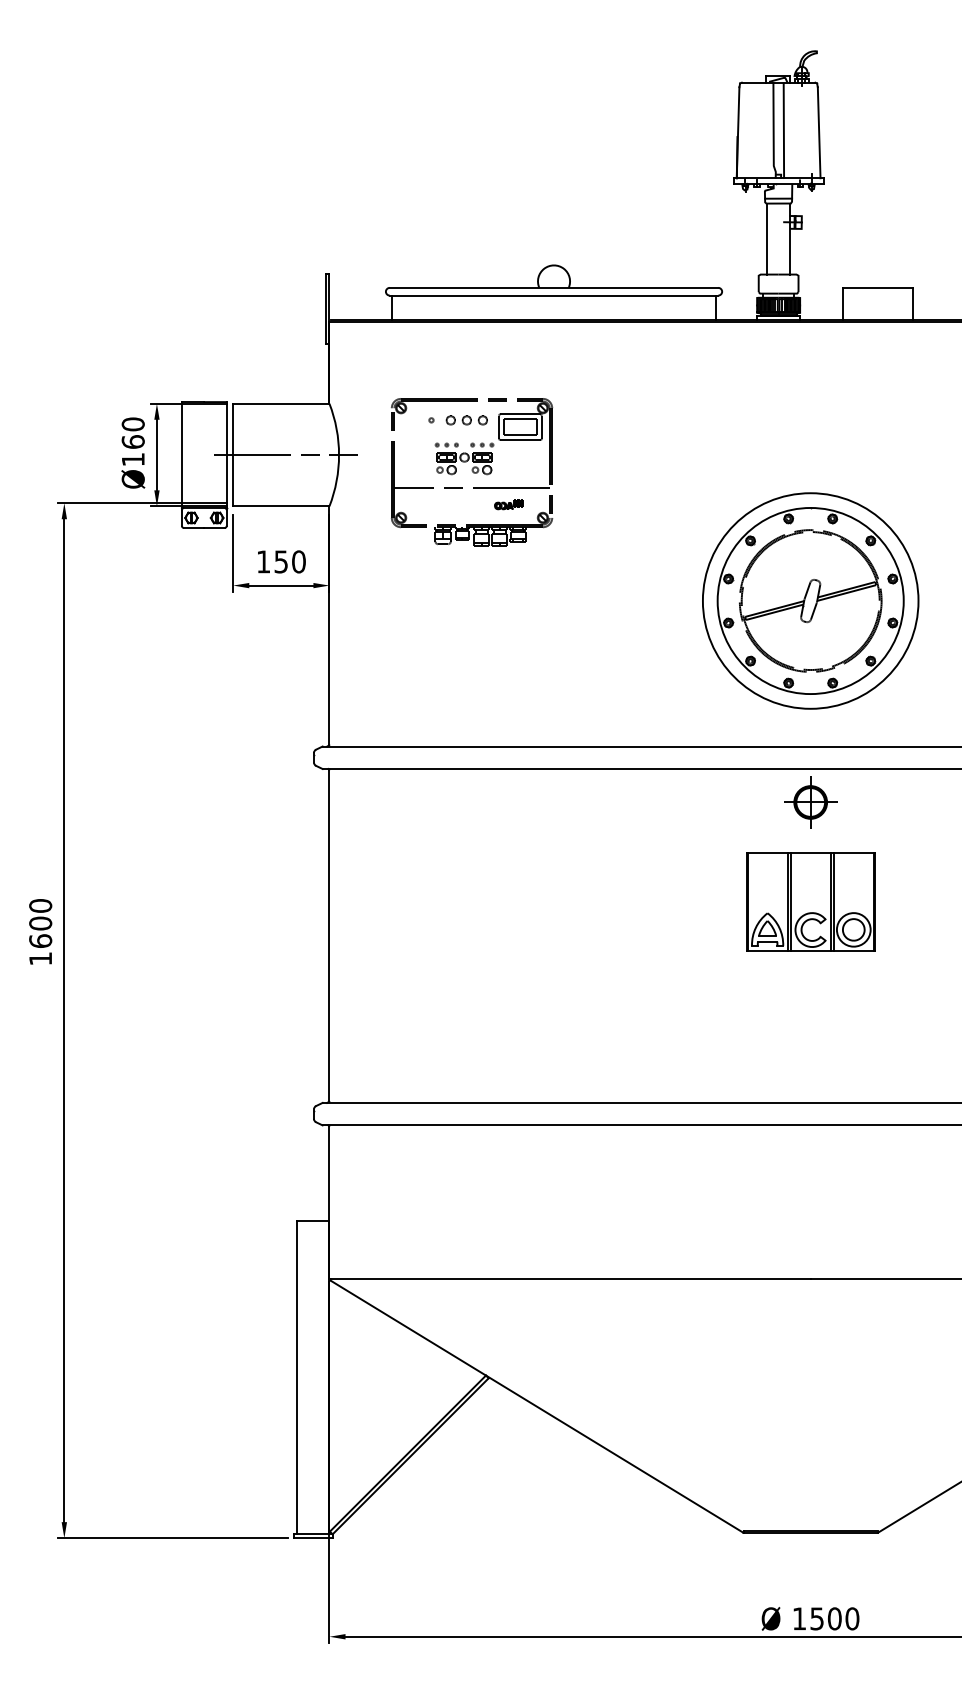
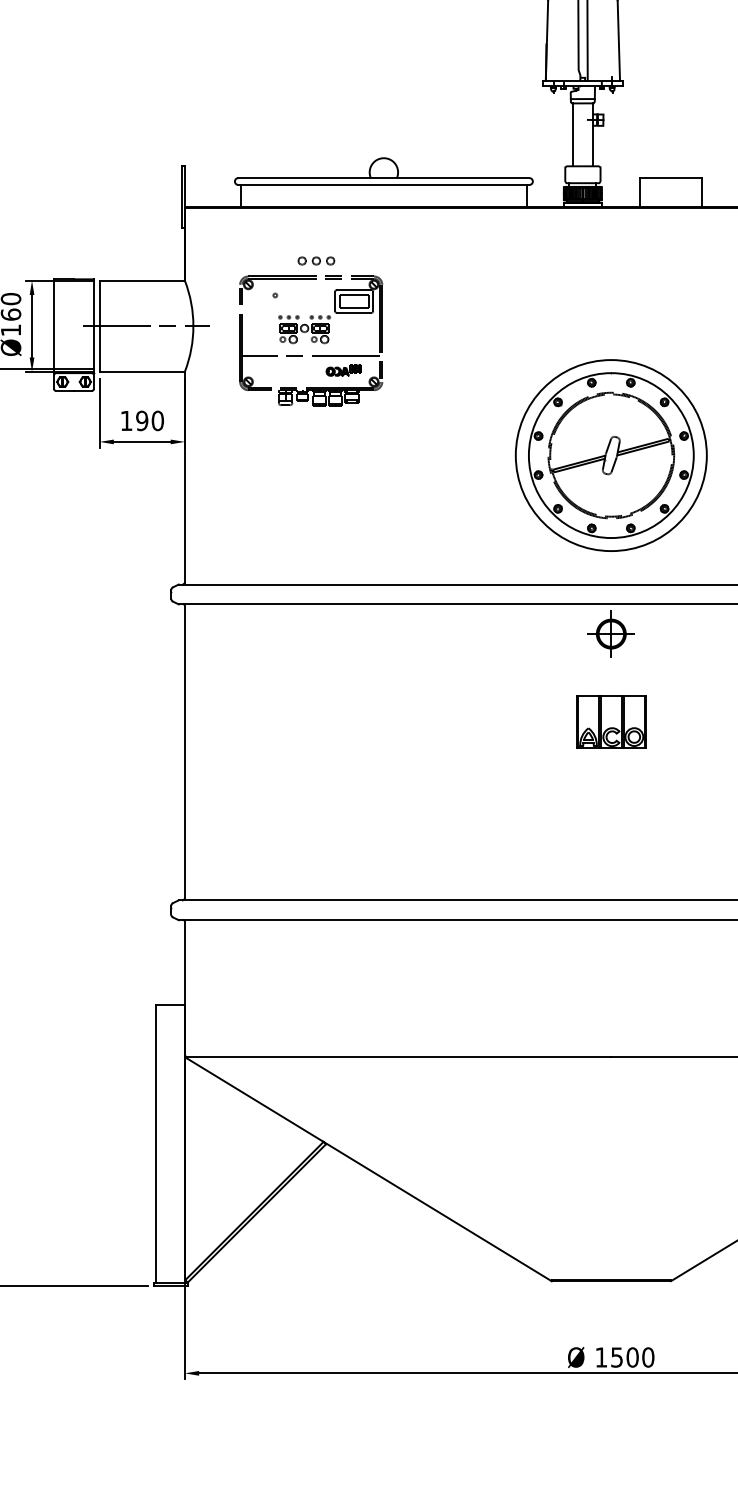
part: (466, 420) -> (316, 261), moved
part: (508, 504) -> (343, 370), size x1.4
text: (281, 561) -> (142, 420), 150 -> 190
part: (810, 901) -> (611, 721), size x0.6

